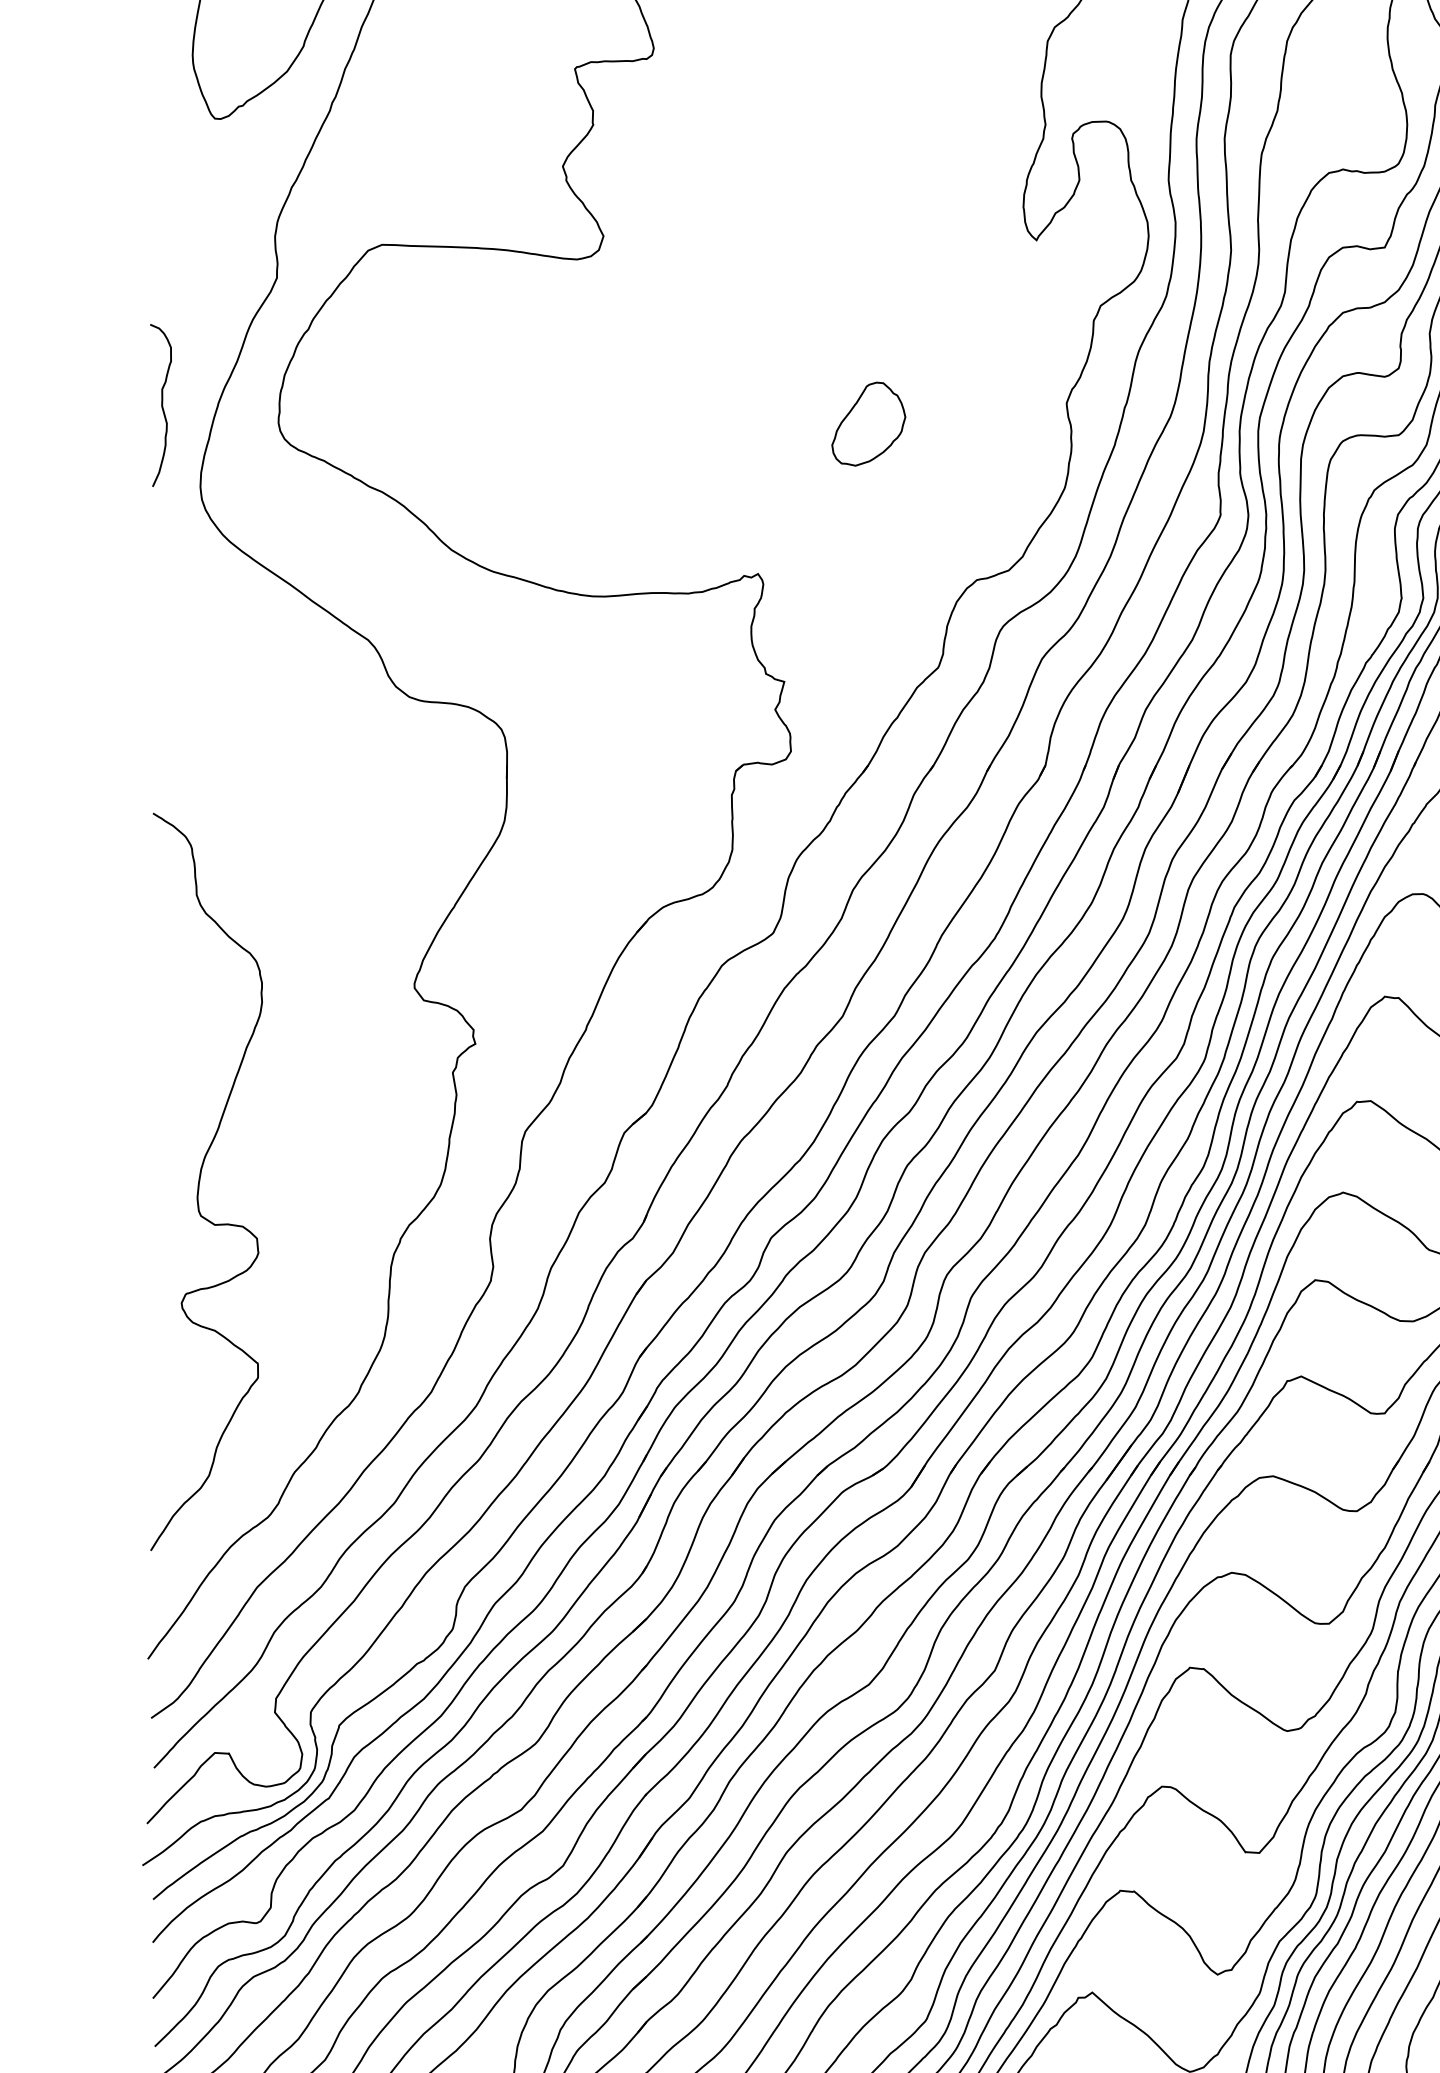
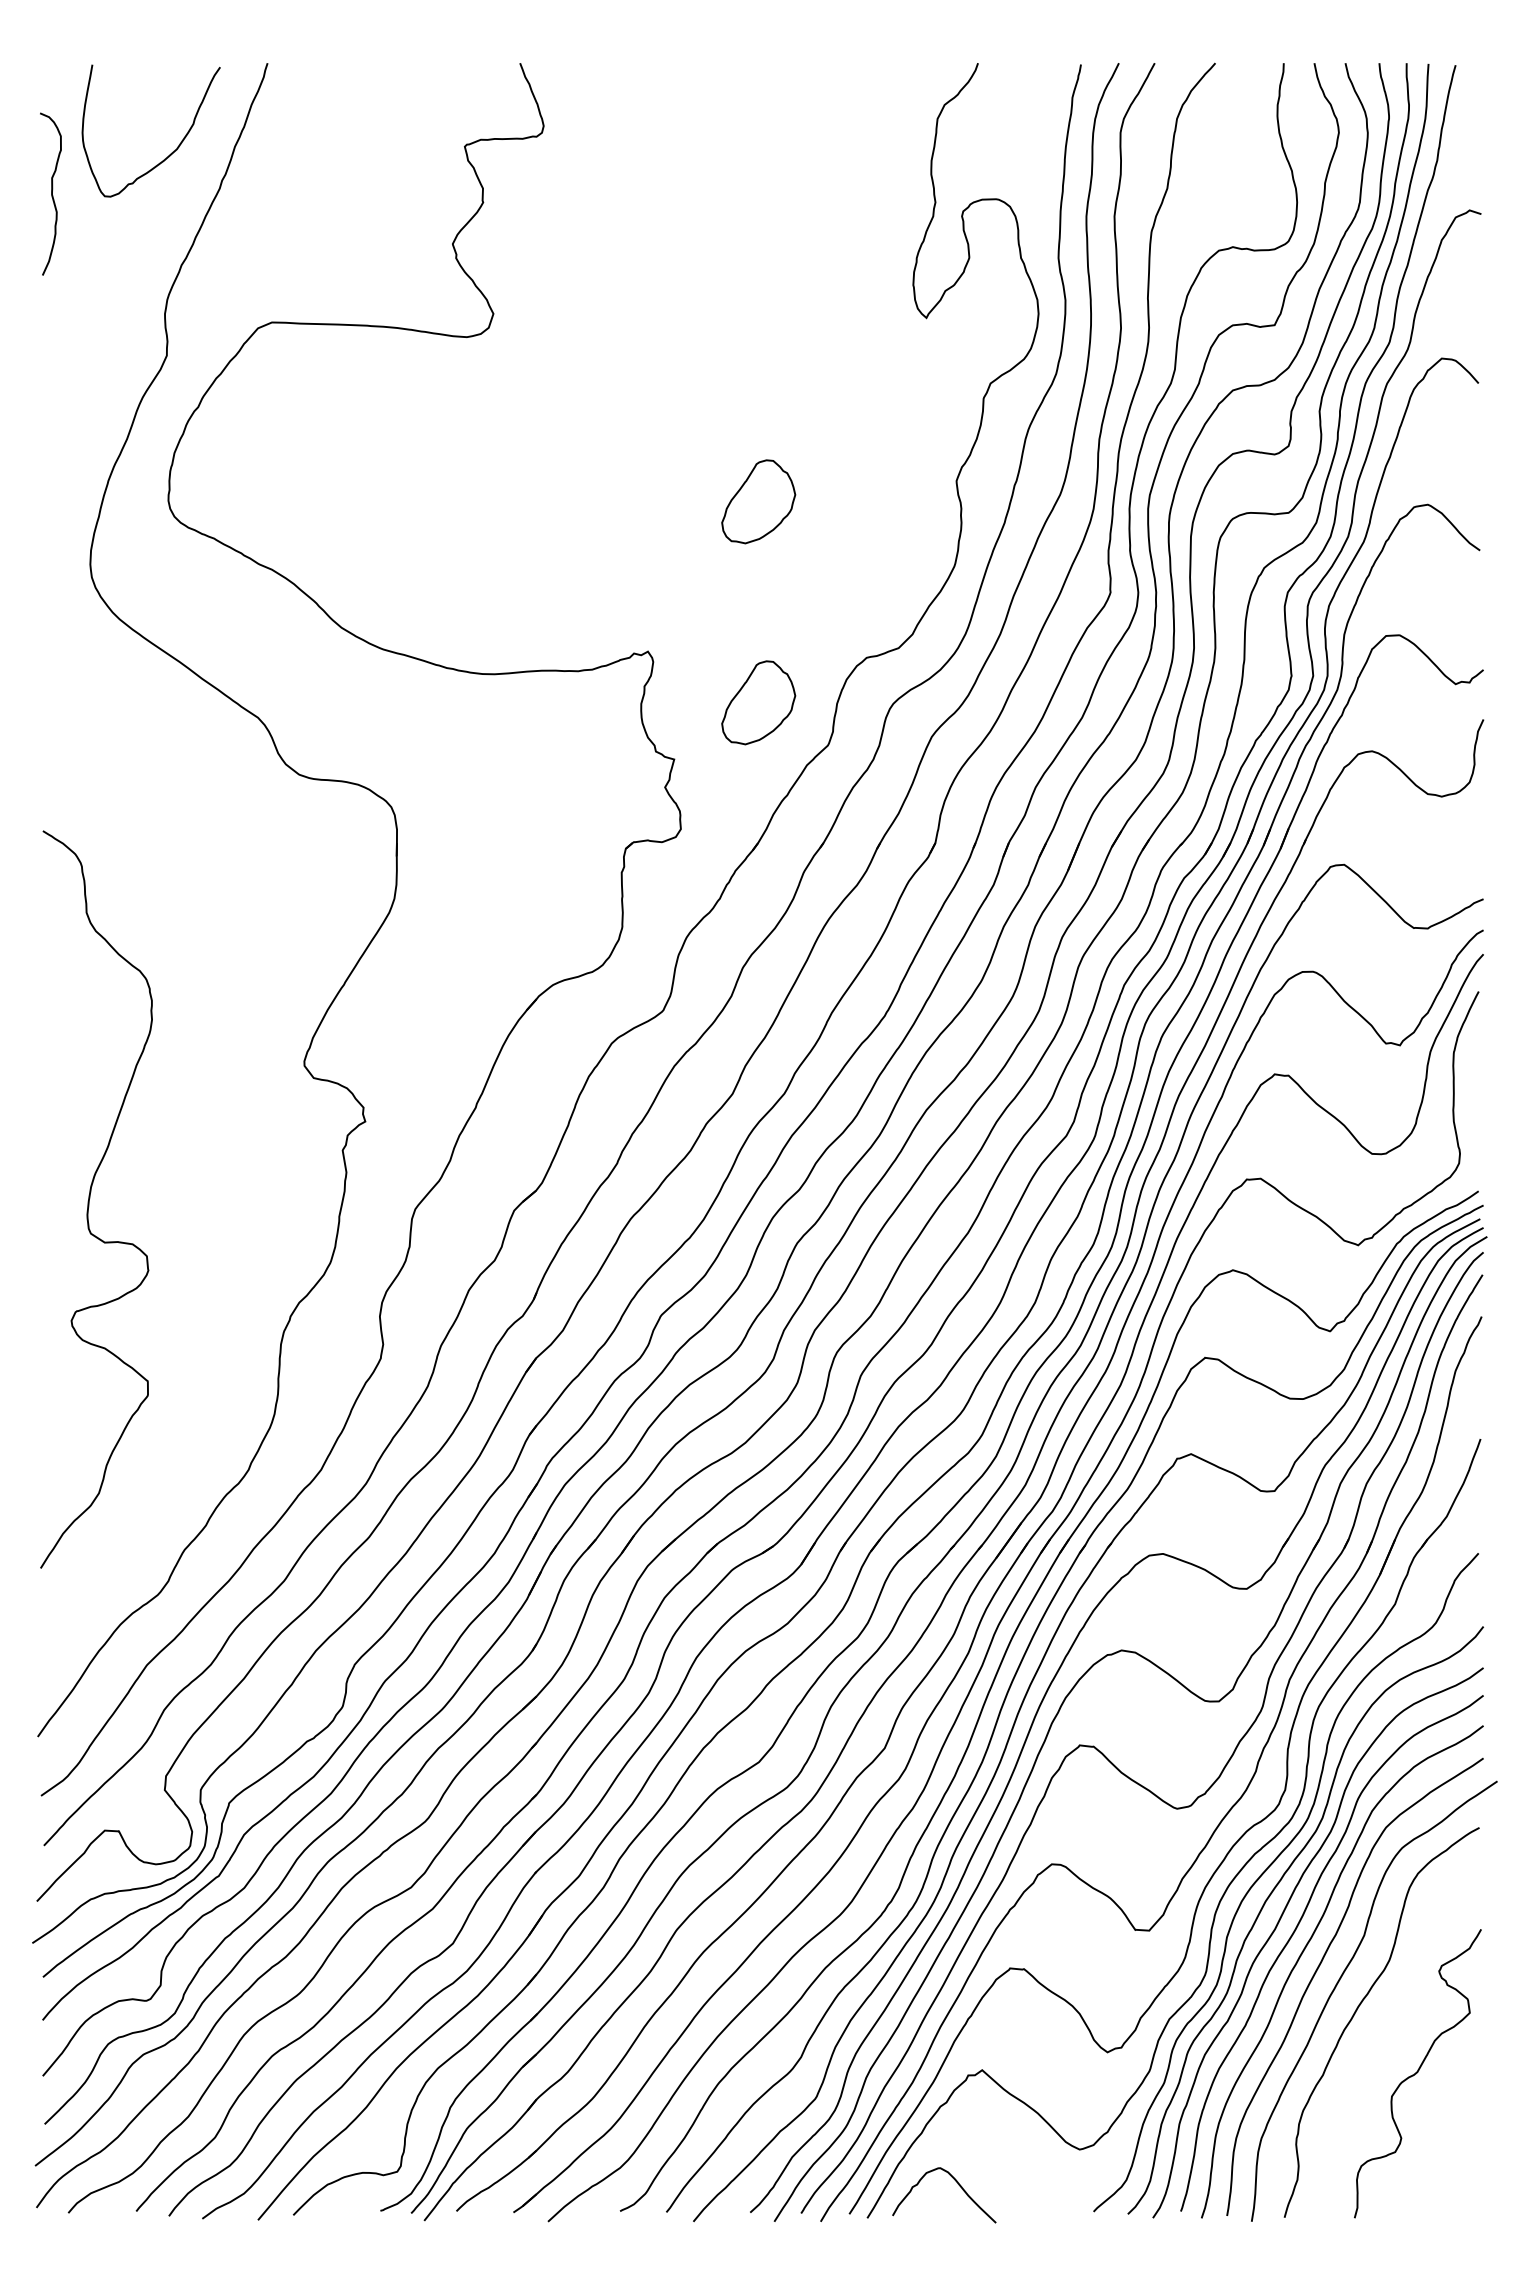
curve: (161, 404) -> (51, 193), moved
part: (868, 624) -> (758, 702), added
curve: (200, 1180) -> (90, 1198), moved

